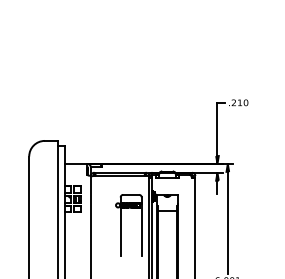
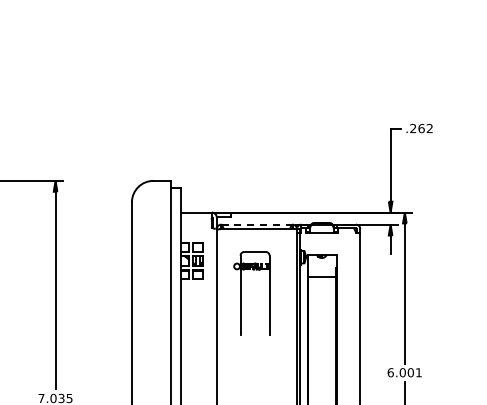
text: (242, 102) -> (425, 128), .210 -> .262
line: (119, 172) -> (256, 224), solid -> dashed
part: (121, 225) -> (241, 293), moved

